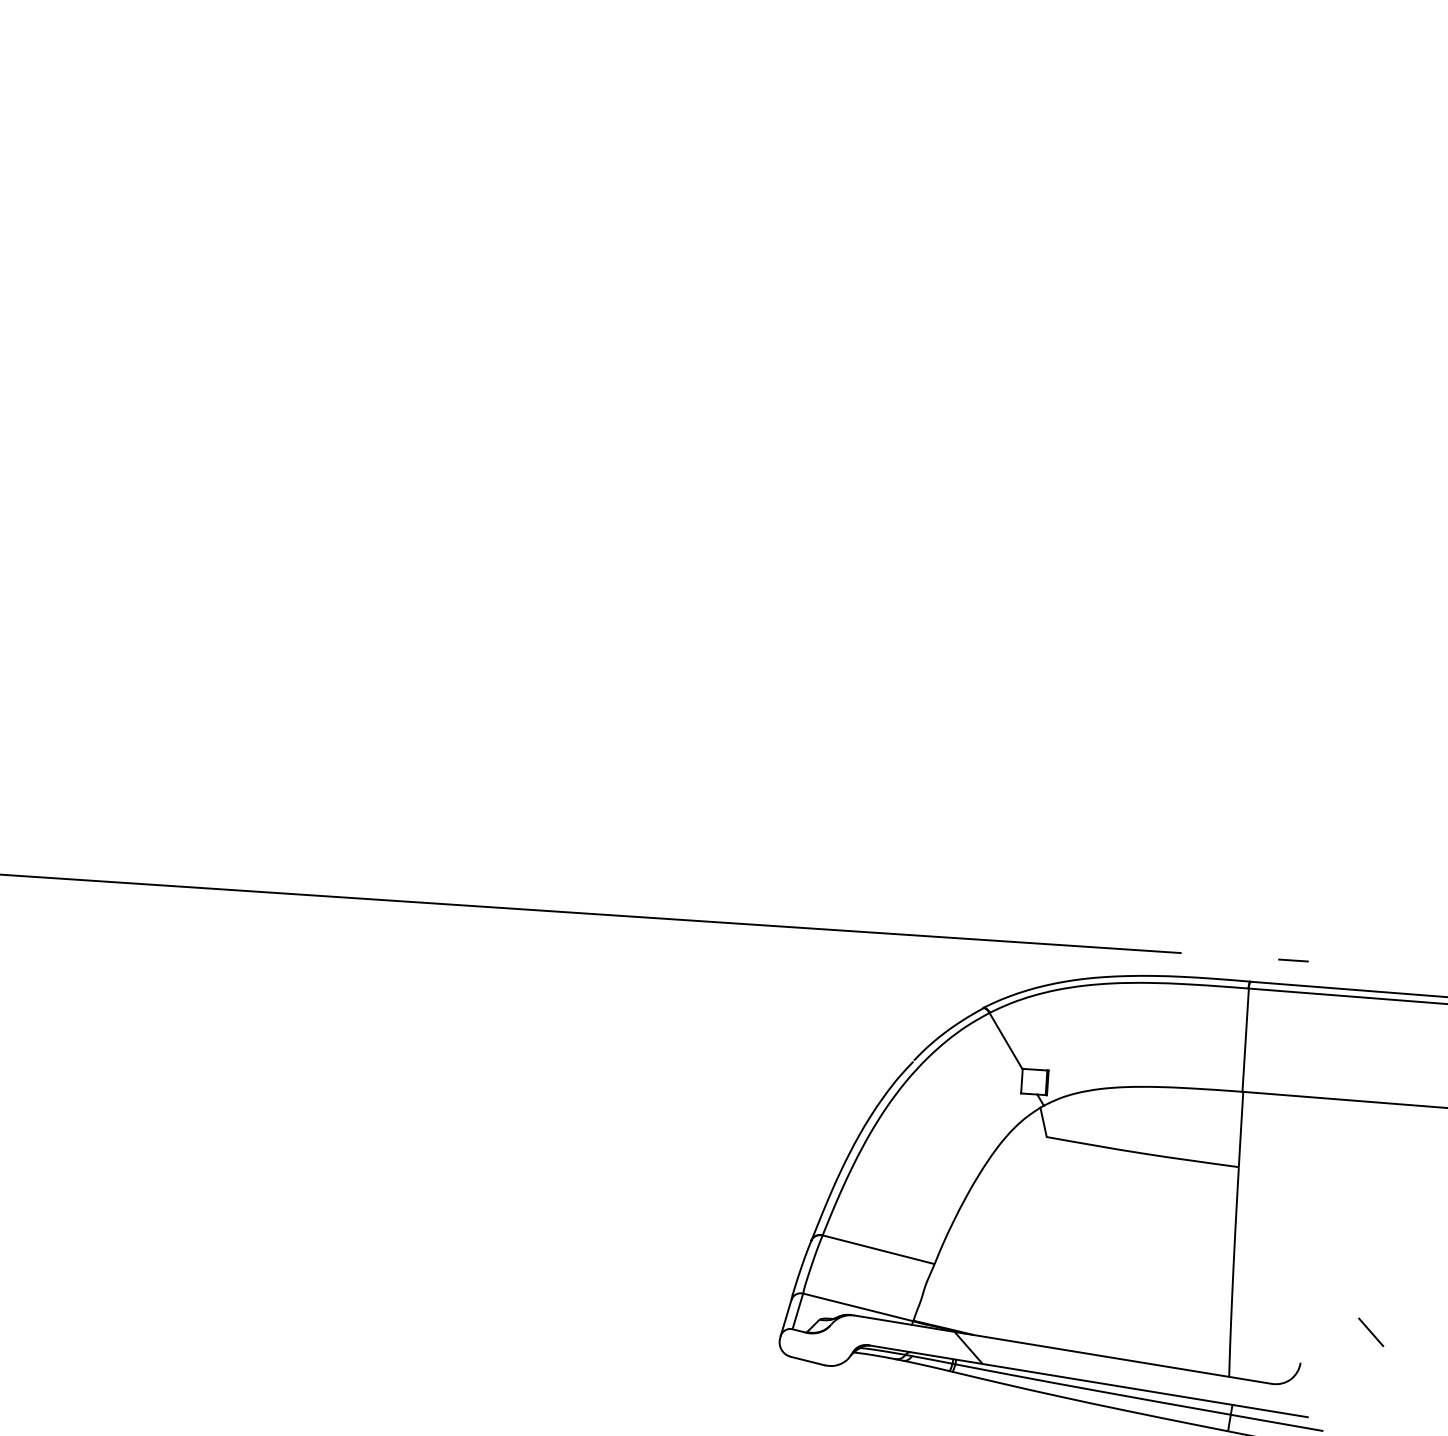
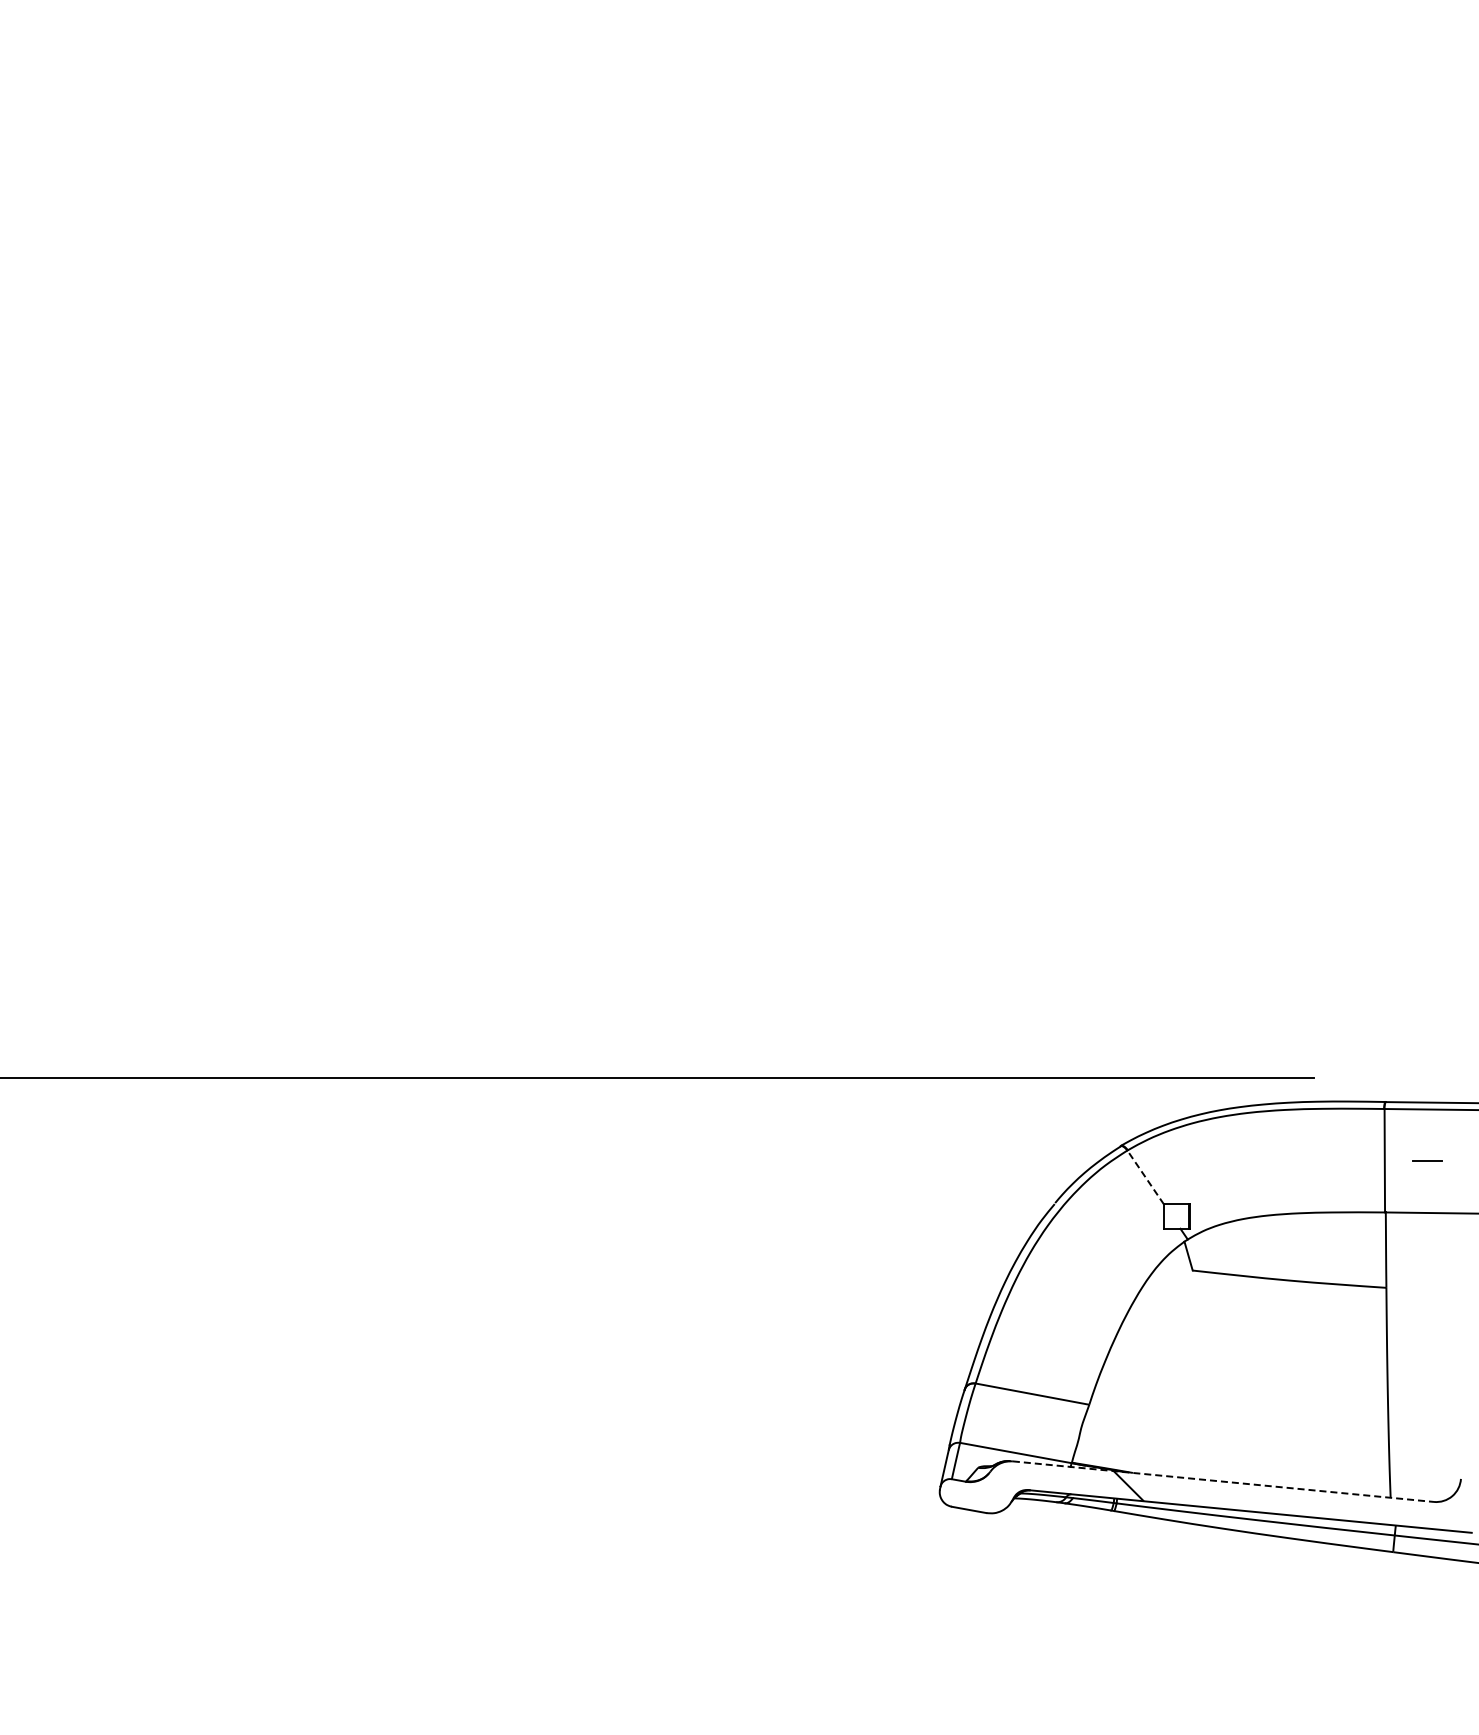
line: (1293, 959) -> (1427, 1160), moved
line: (1005, 1041) -> (1145, 1177), solid -> dashed
line: (1063, 1349) -> (1223, 1481), solid -> dashed

